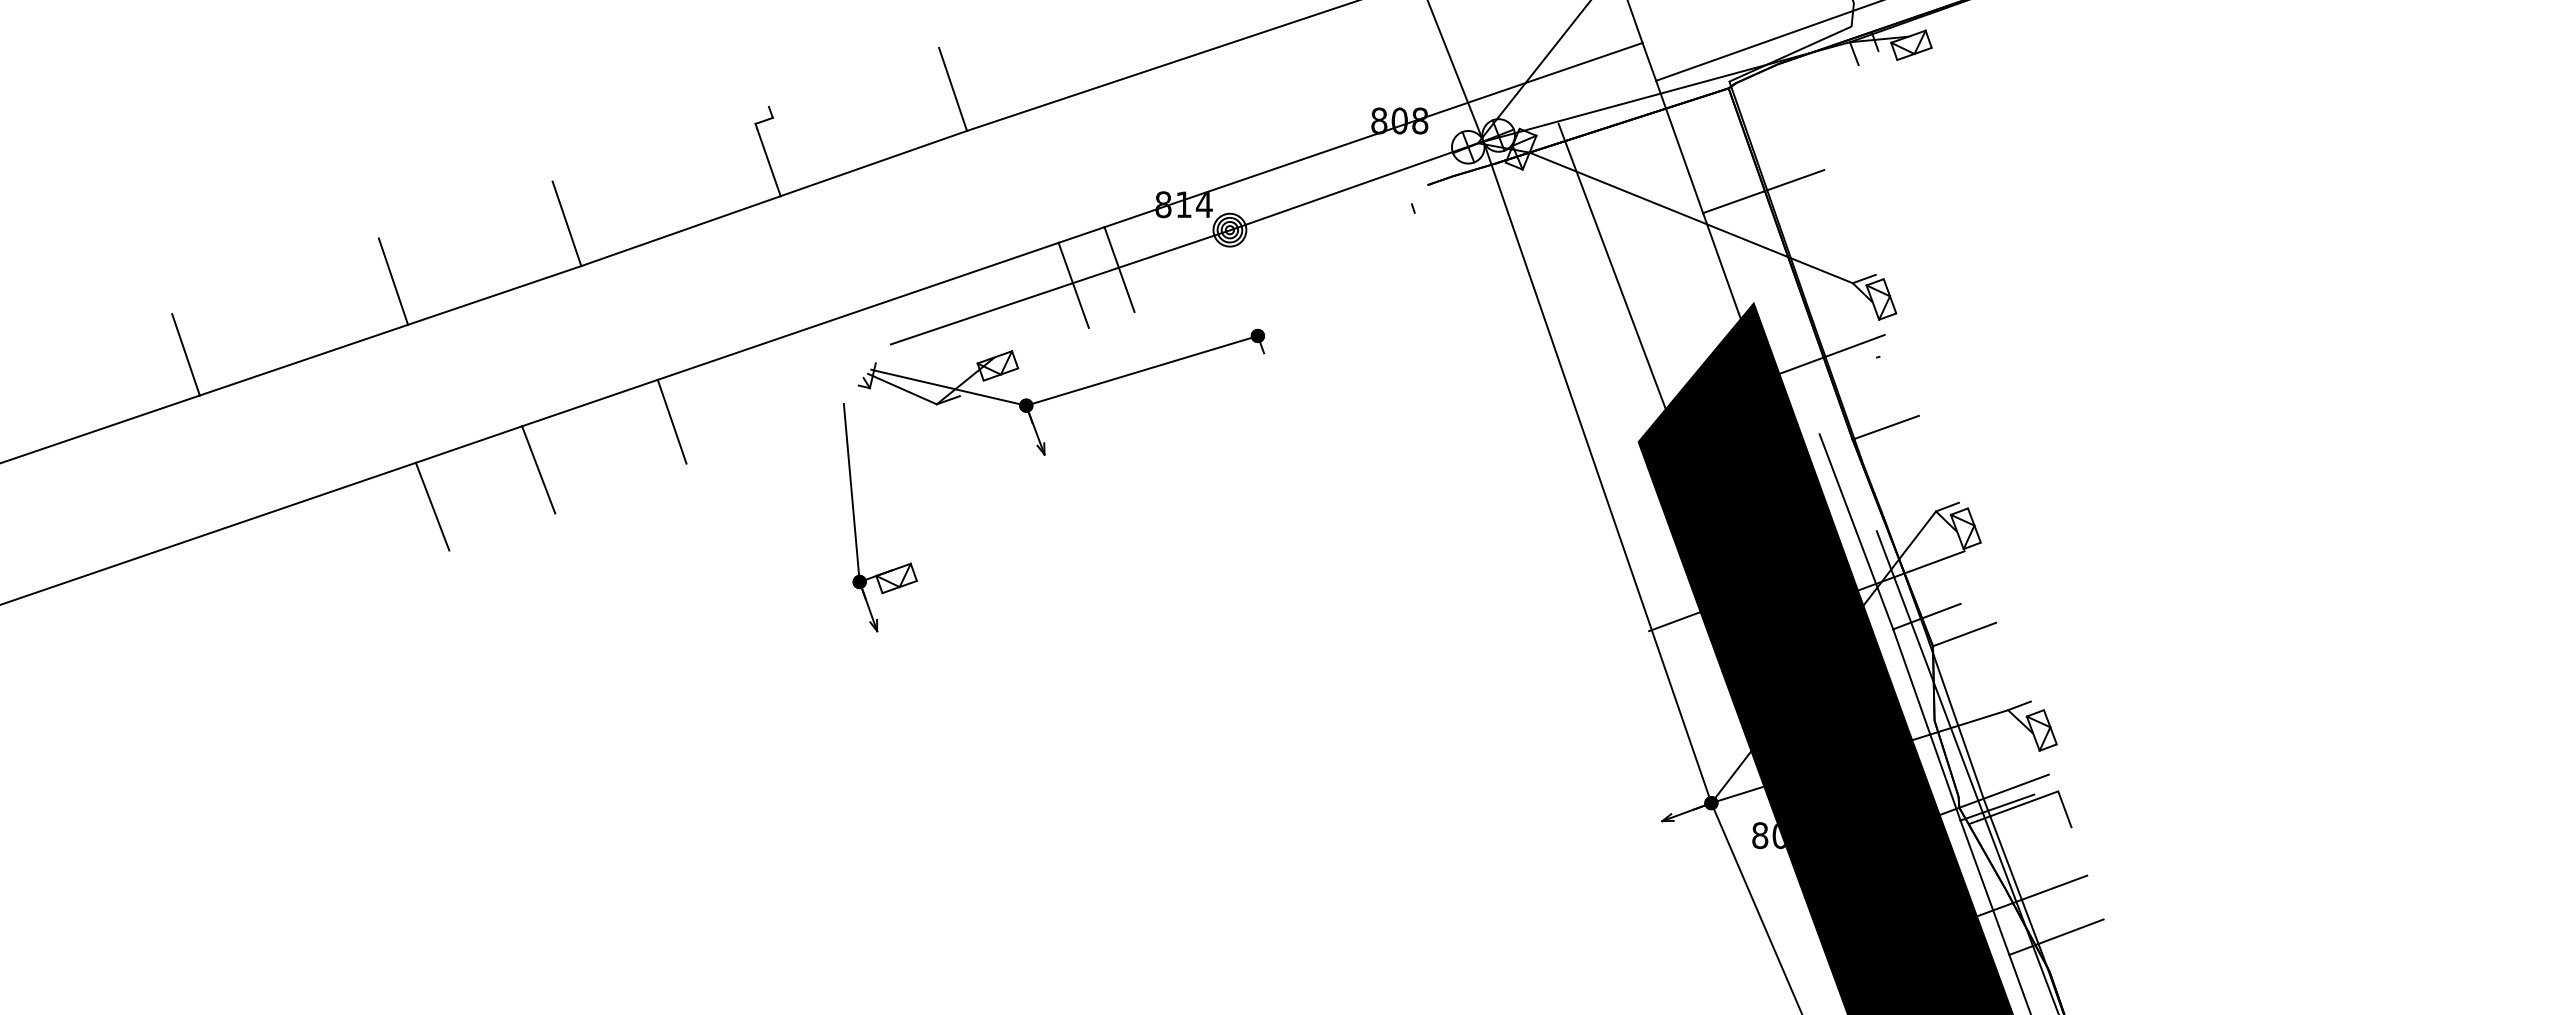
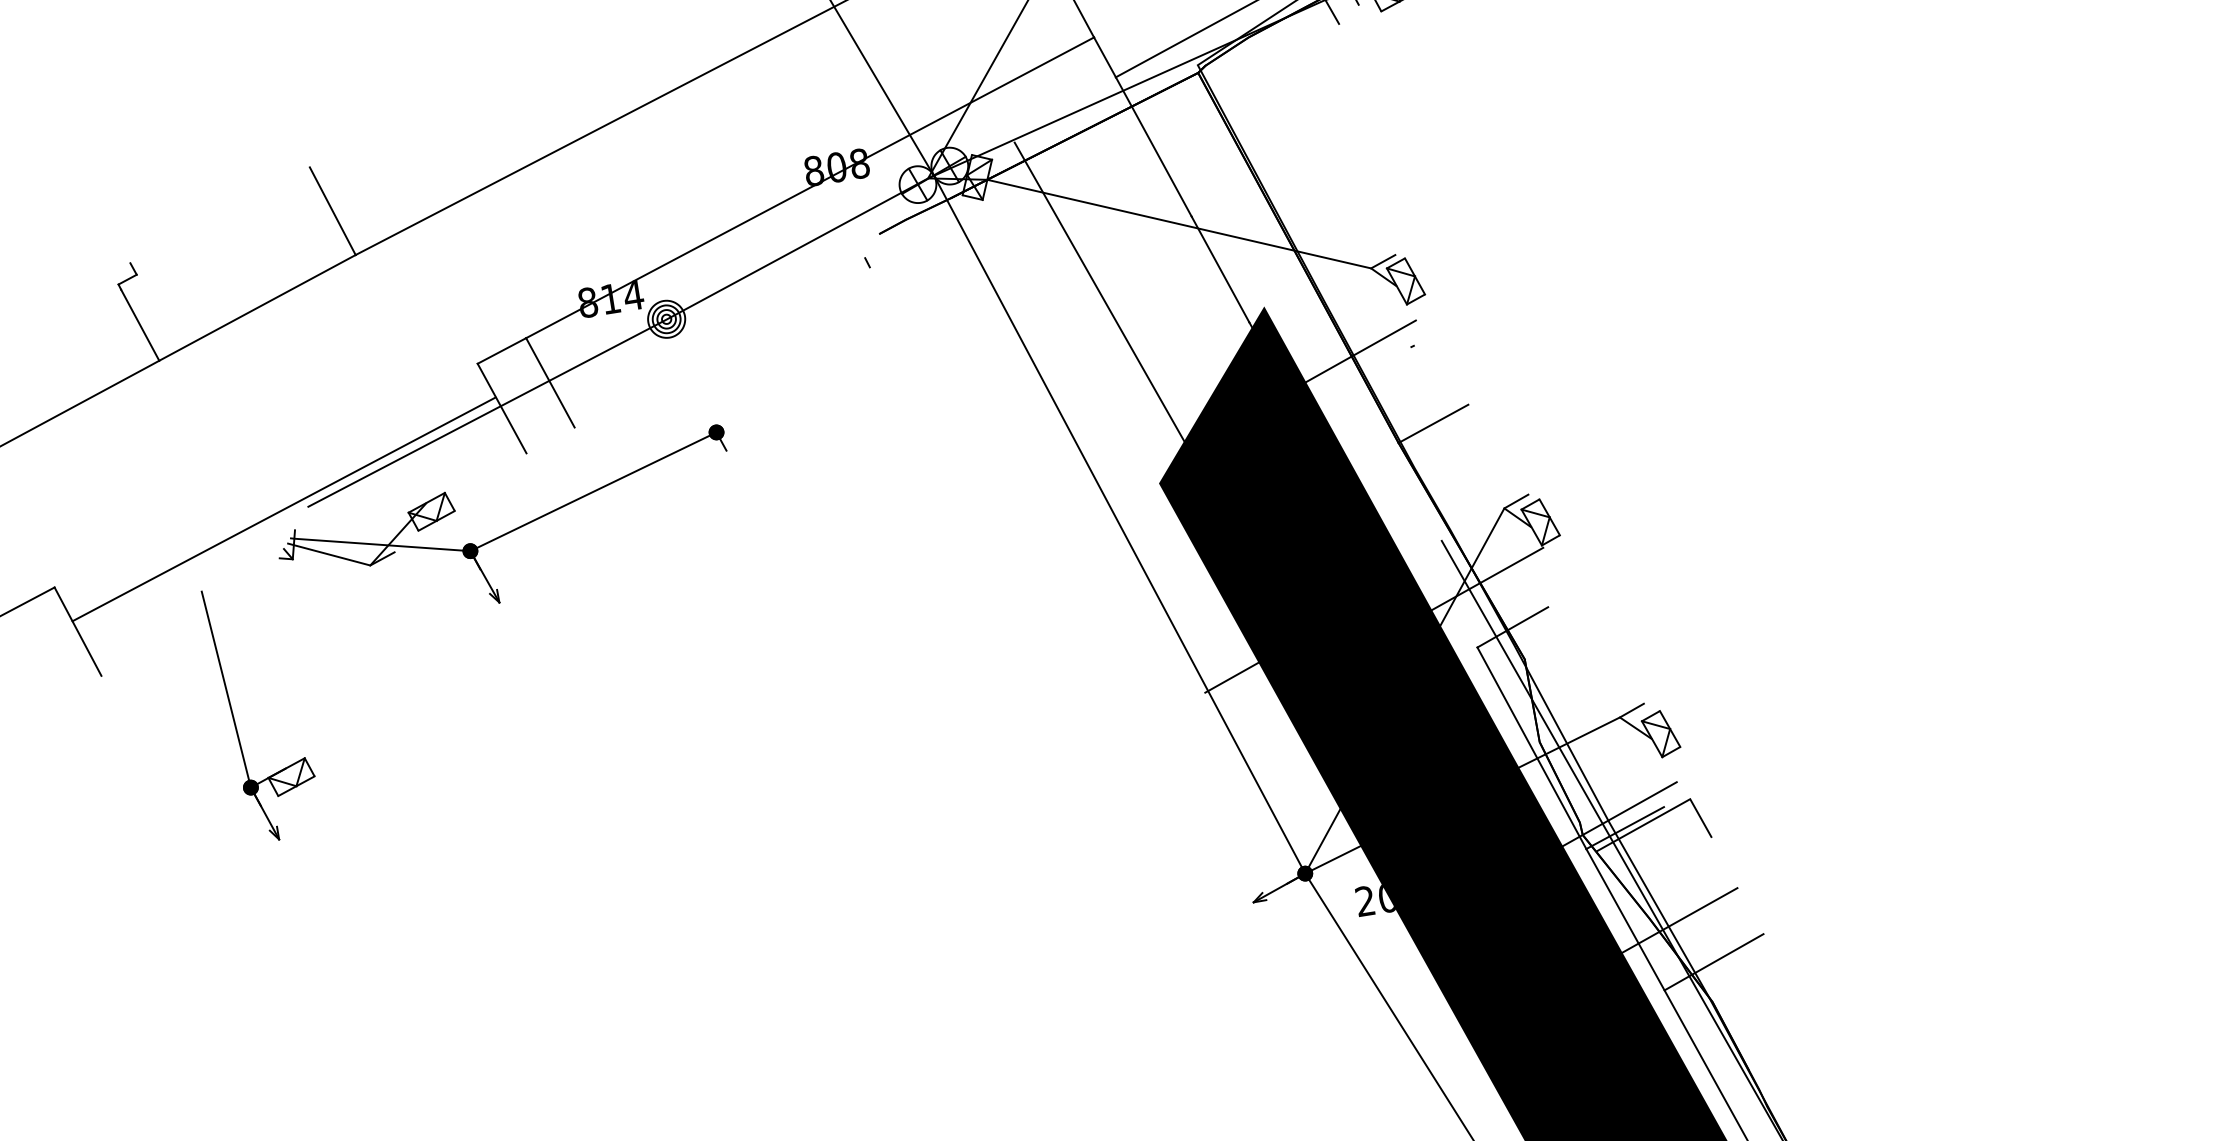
line: (1763, 191) -> (1255, 181), removed
line: (857, 310) -> (283, 508), moved
part: (855, 520) -> (235, 719), moved
line: (1856, 531) -> (1419, 544), removed
line: (1964, 634) -> (1557, 640), removed
text: (1760, 835) -> (1365, 901), 807 -> 207

